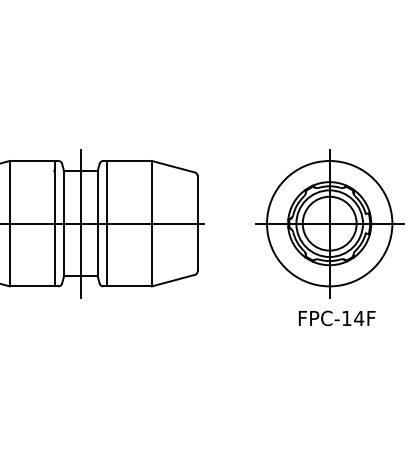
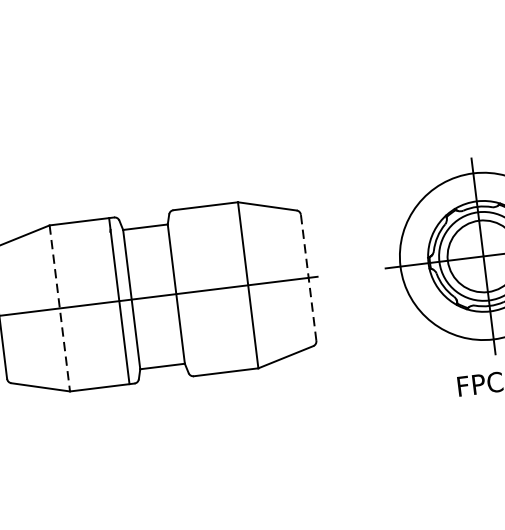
line: (9, 223) -> (59, 308), solid -> dashed
line: (80, 223) -> (153, 296), removed
line: (107, 223) -> (189, 292), removed
line: (197, 223) -> (308, 277), solid -> dashed

